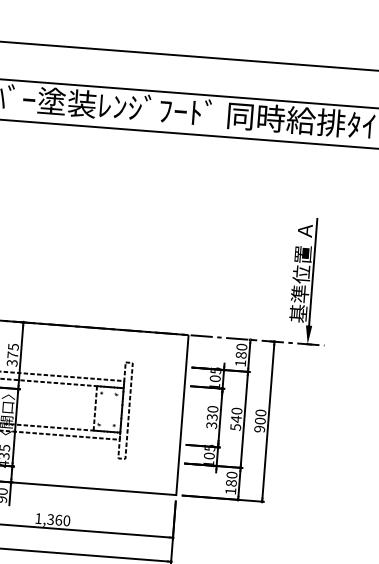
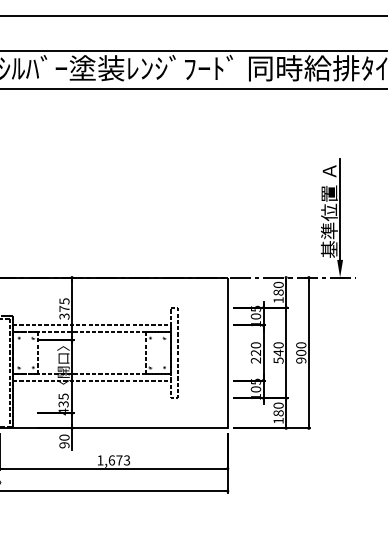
text: (212, 421) -> (256, 356), 330 -> 220
text: (58, 520) -> (119, 460), 1,360 -> 1,673

